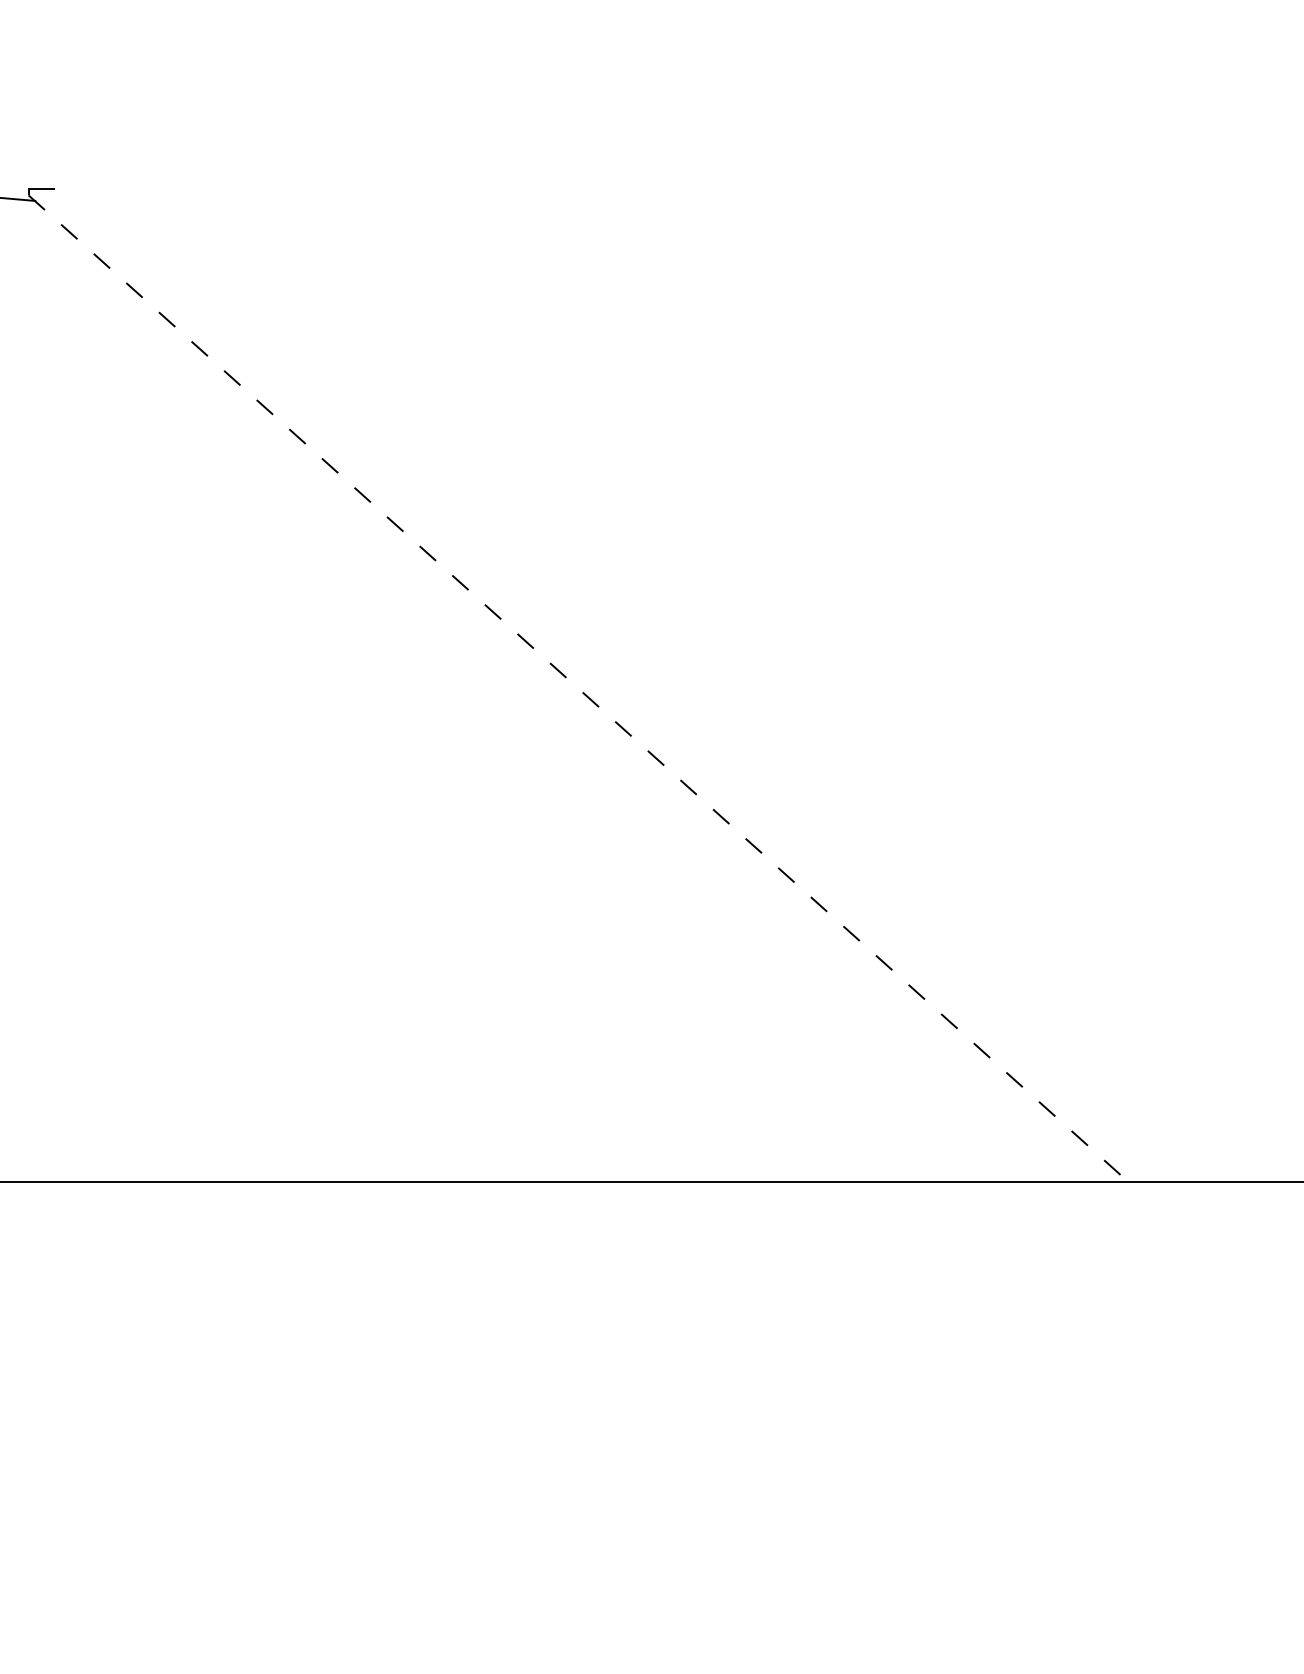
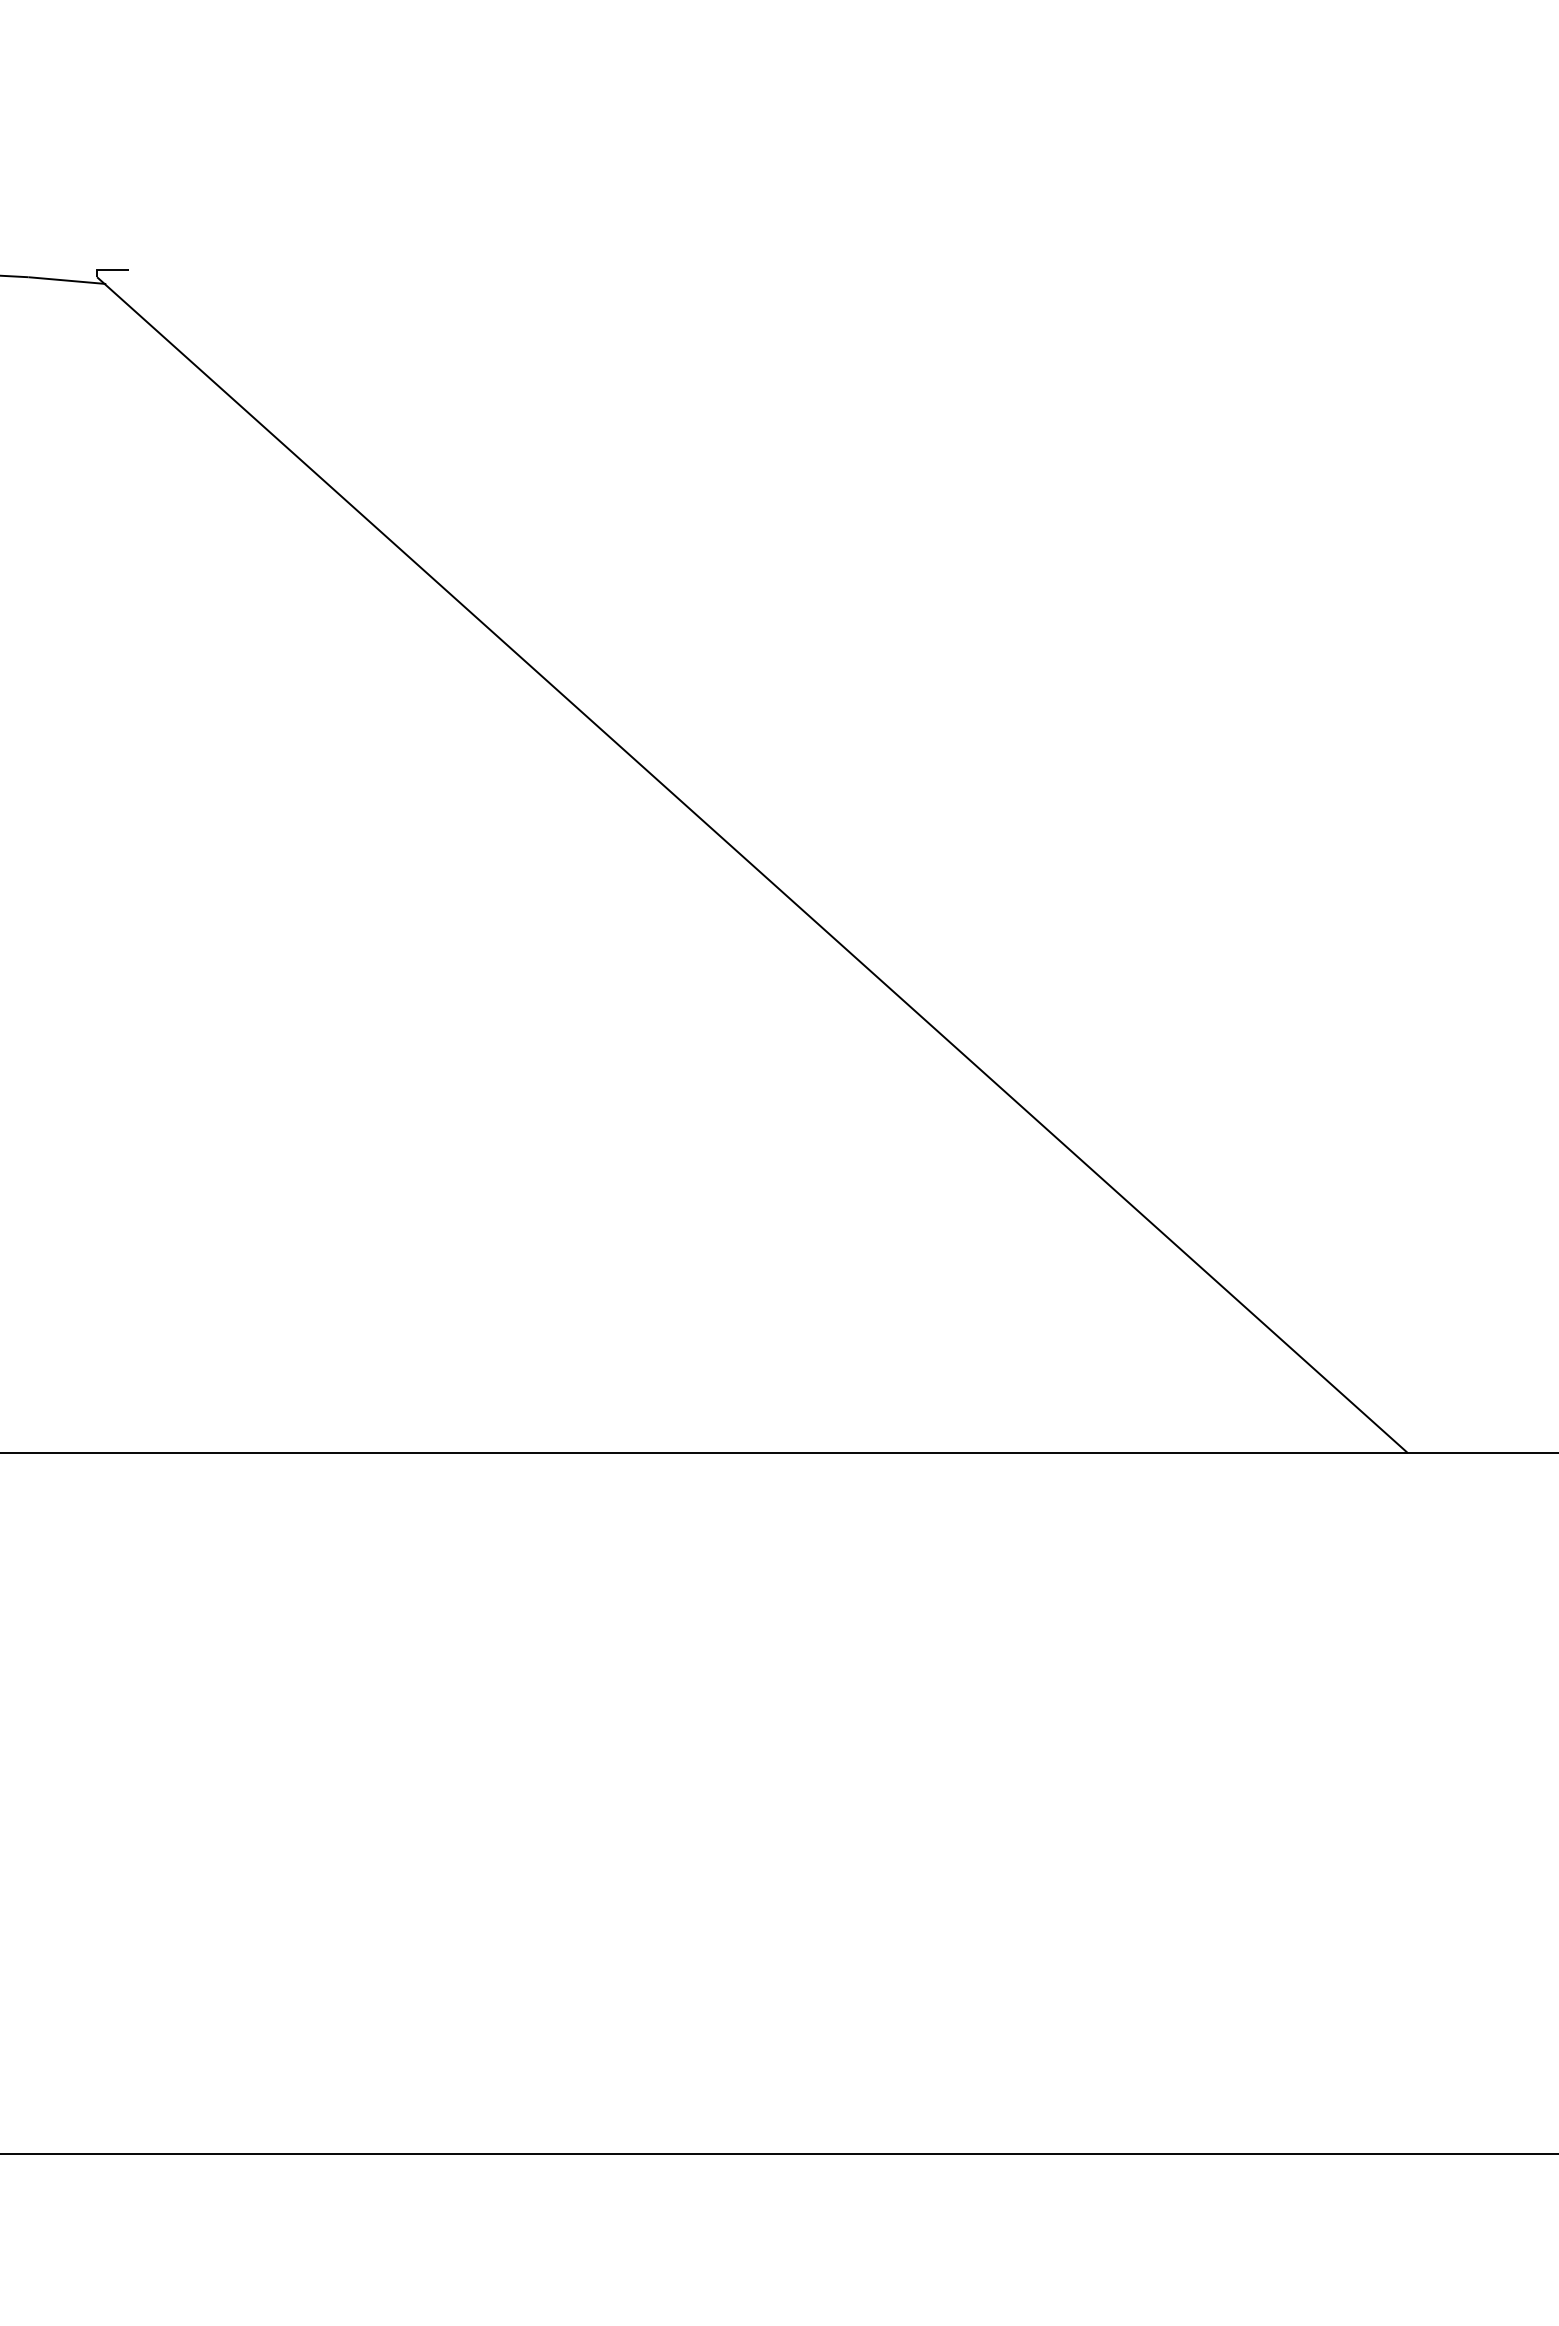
line: (578, 689) -> (752, 865), dashed -> solid

